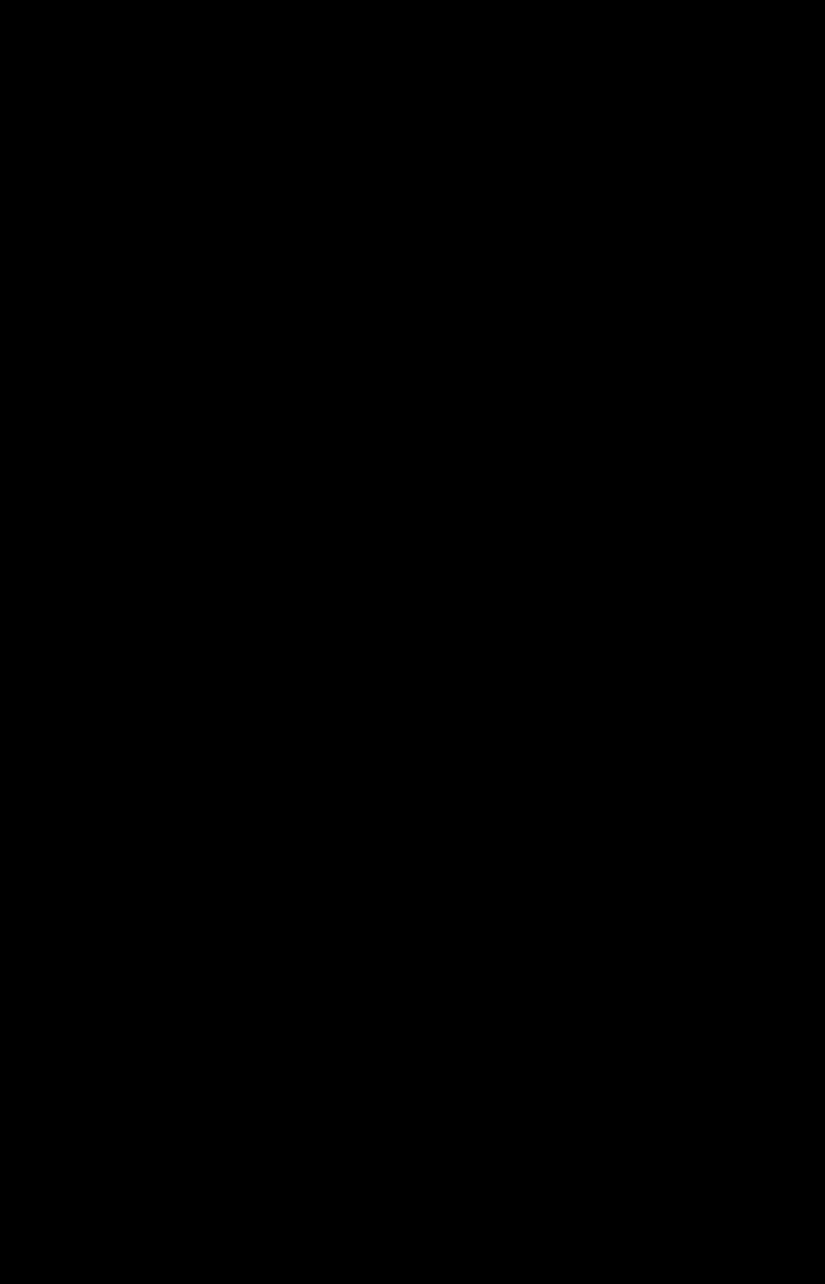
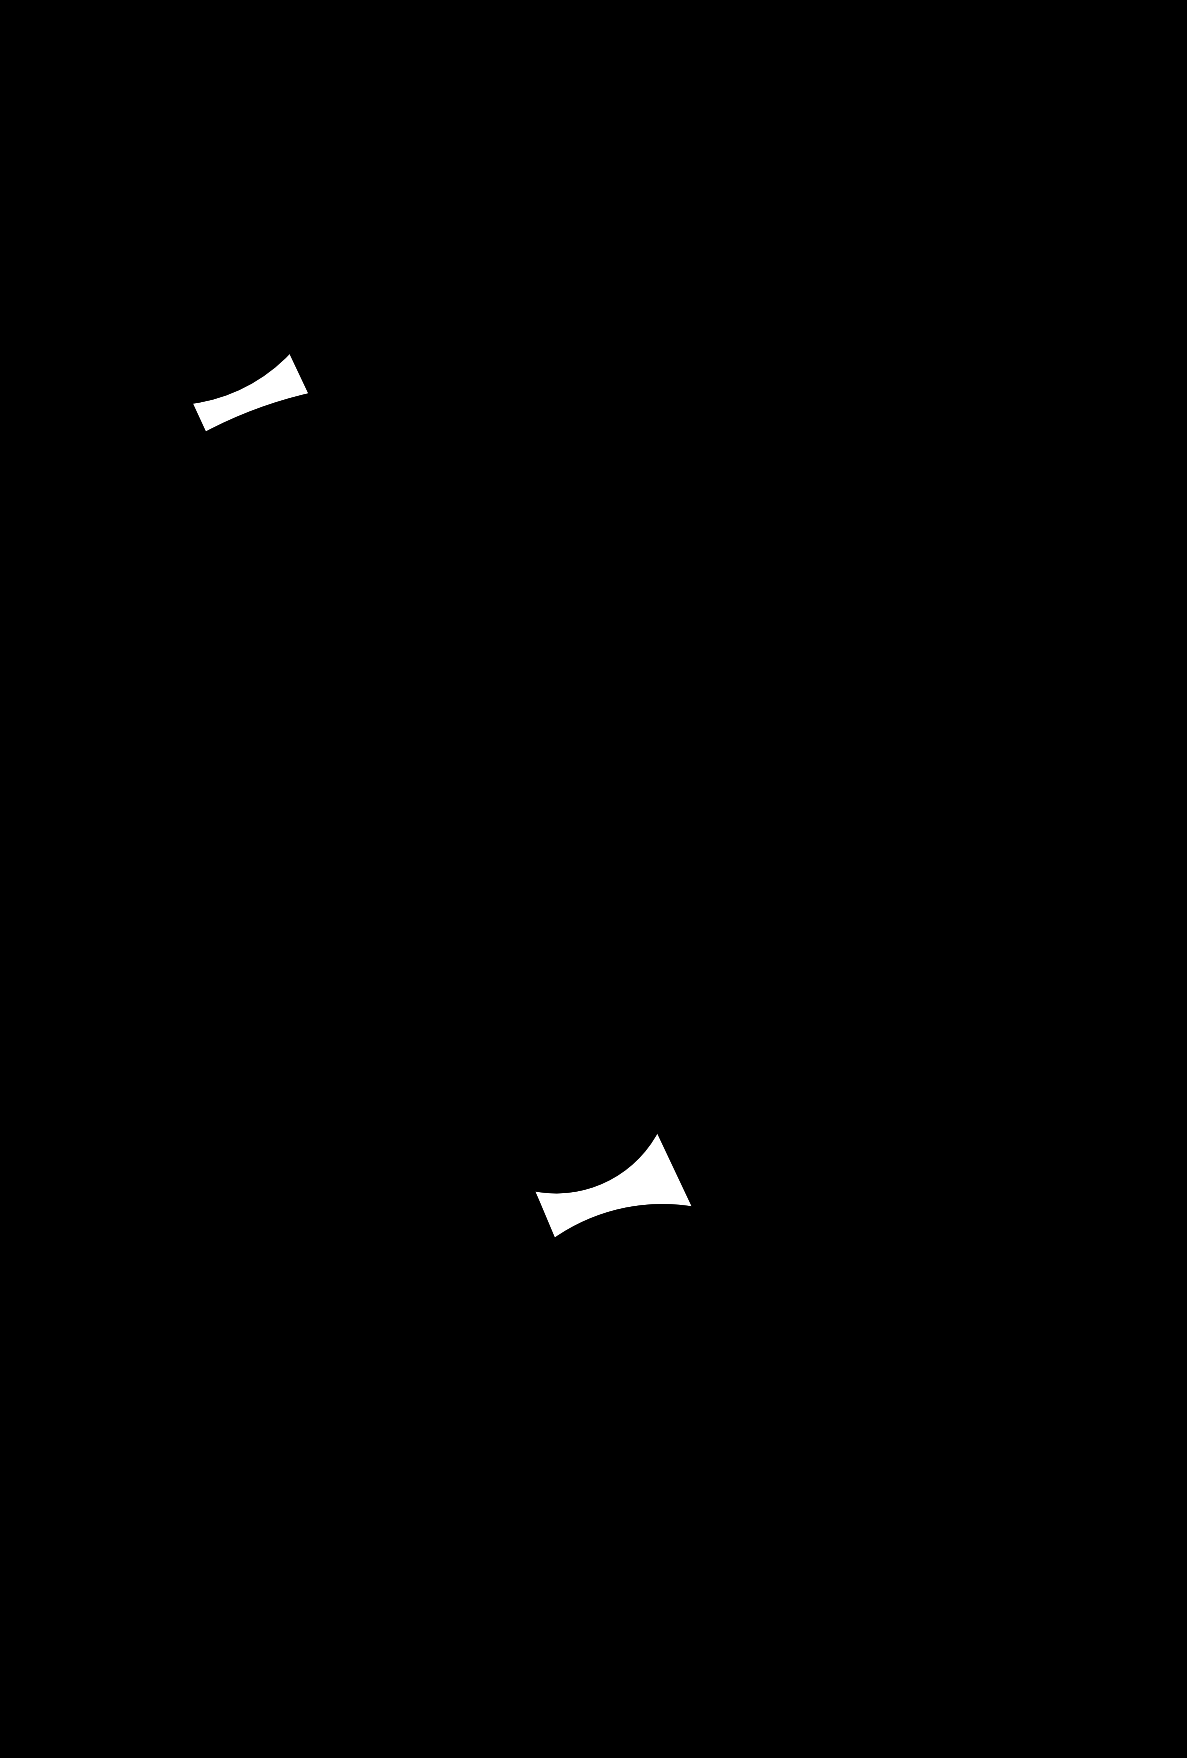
fill: (219, 504) -> (250, 392), removed
fill: (481, 990) -> (614, 1186), removed

